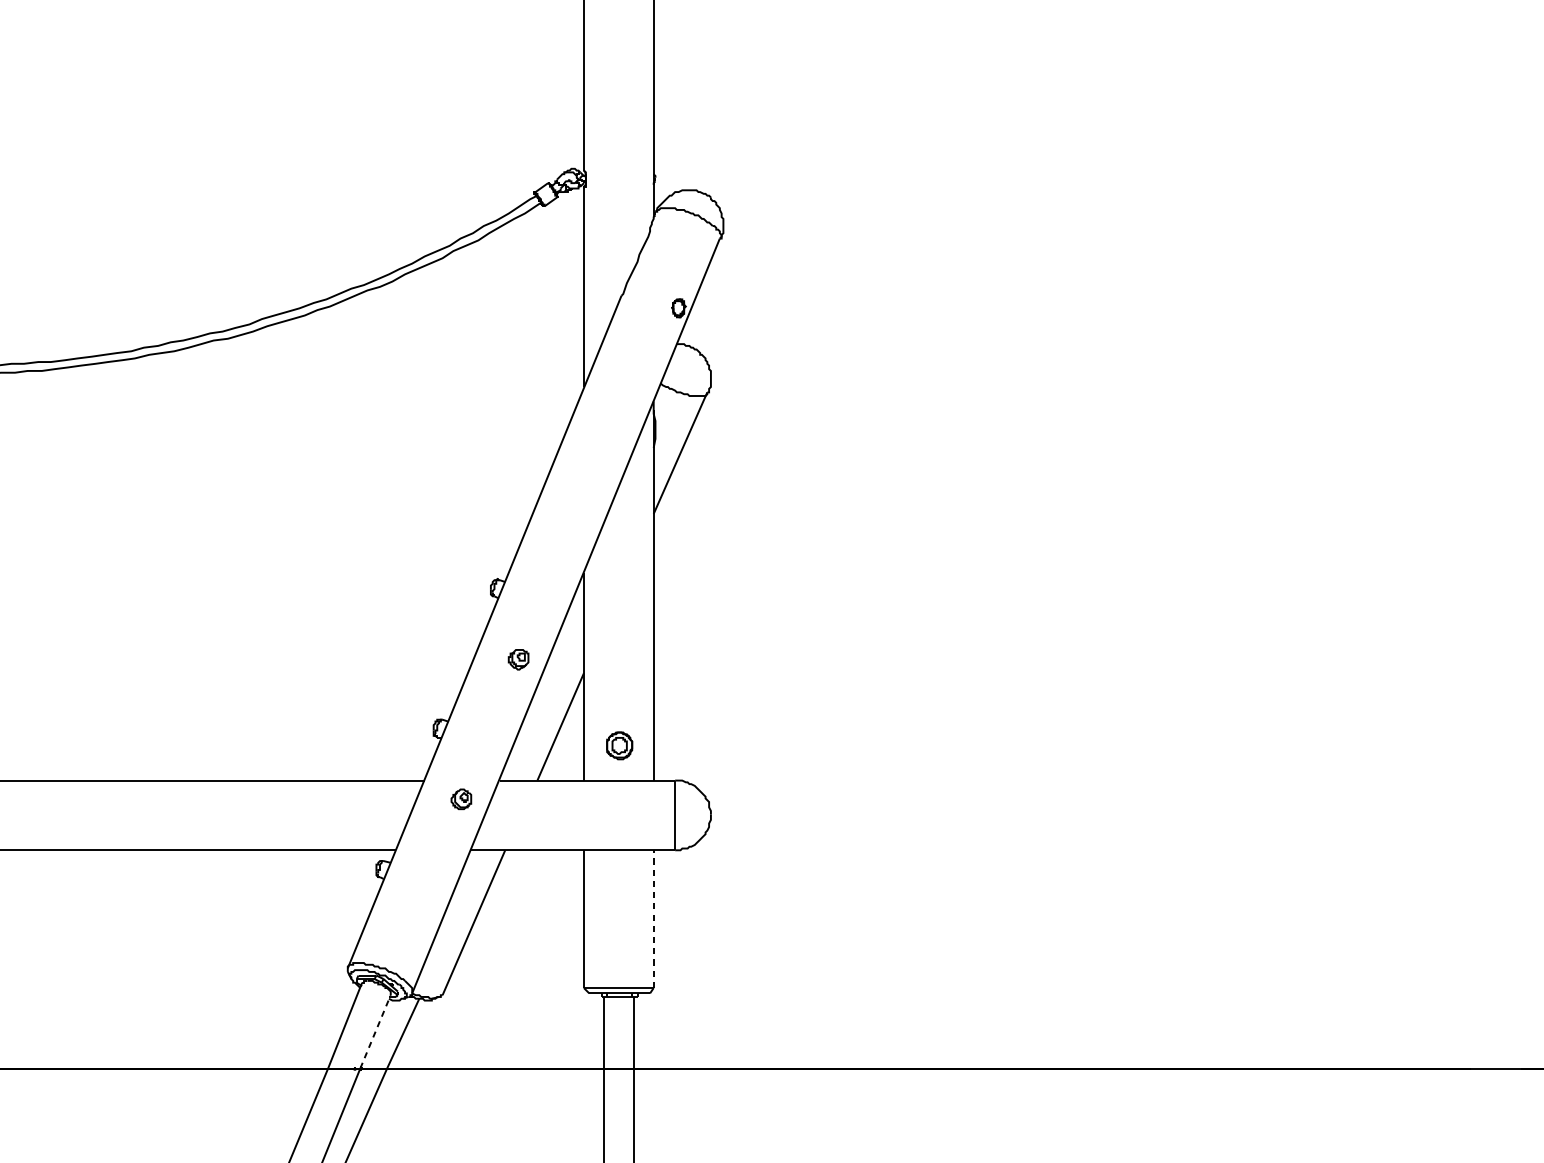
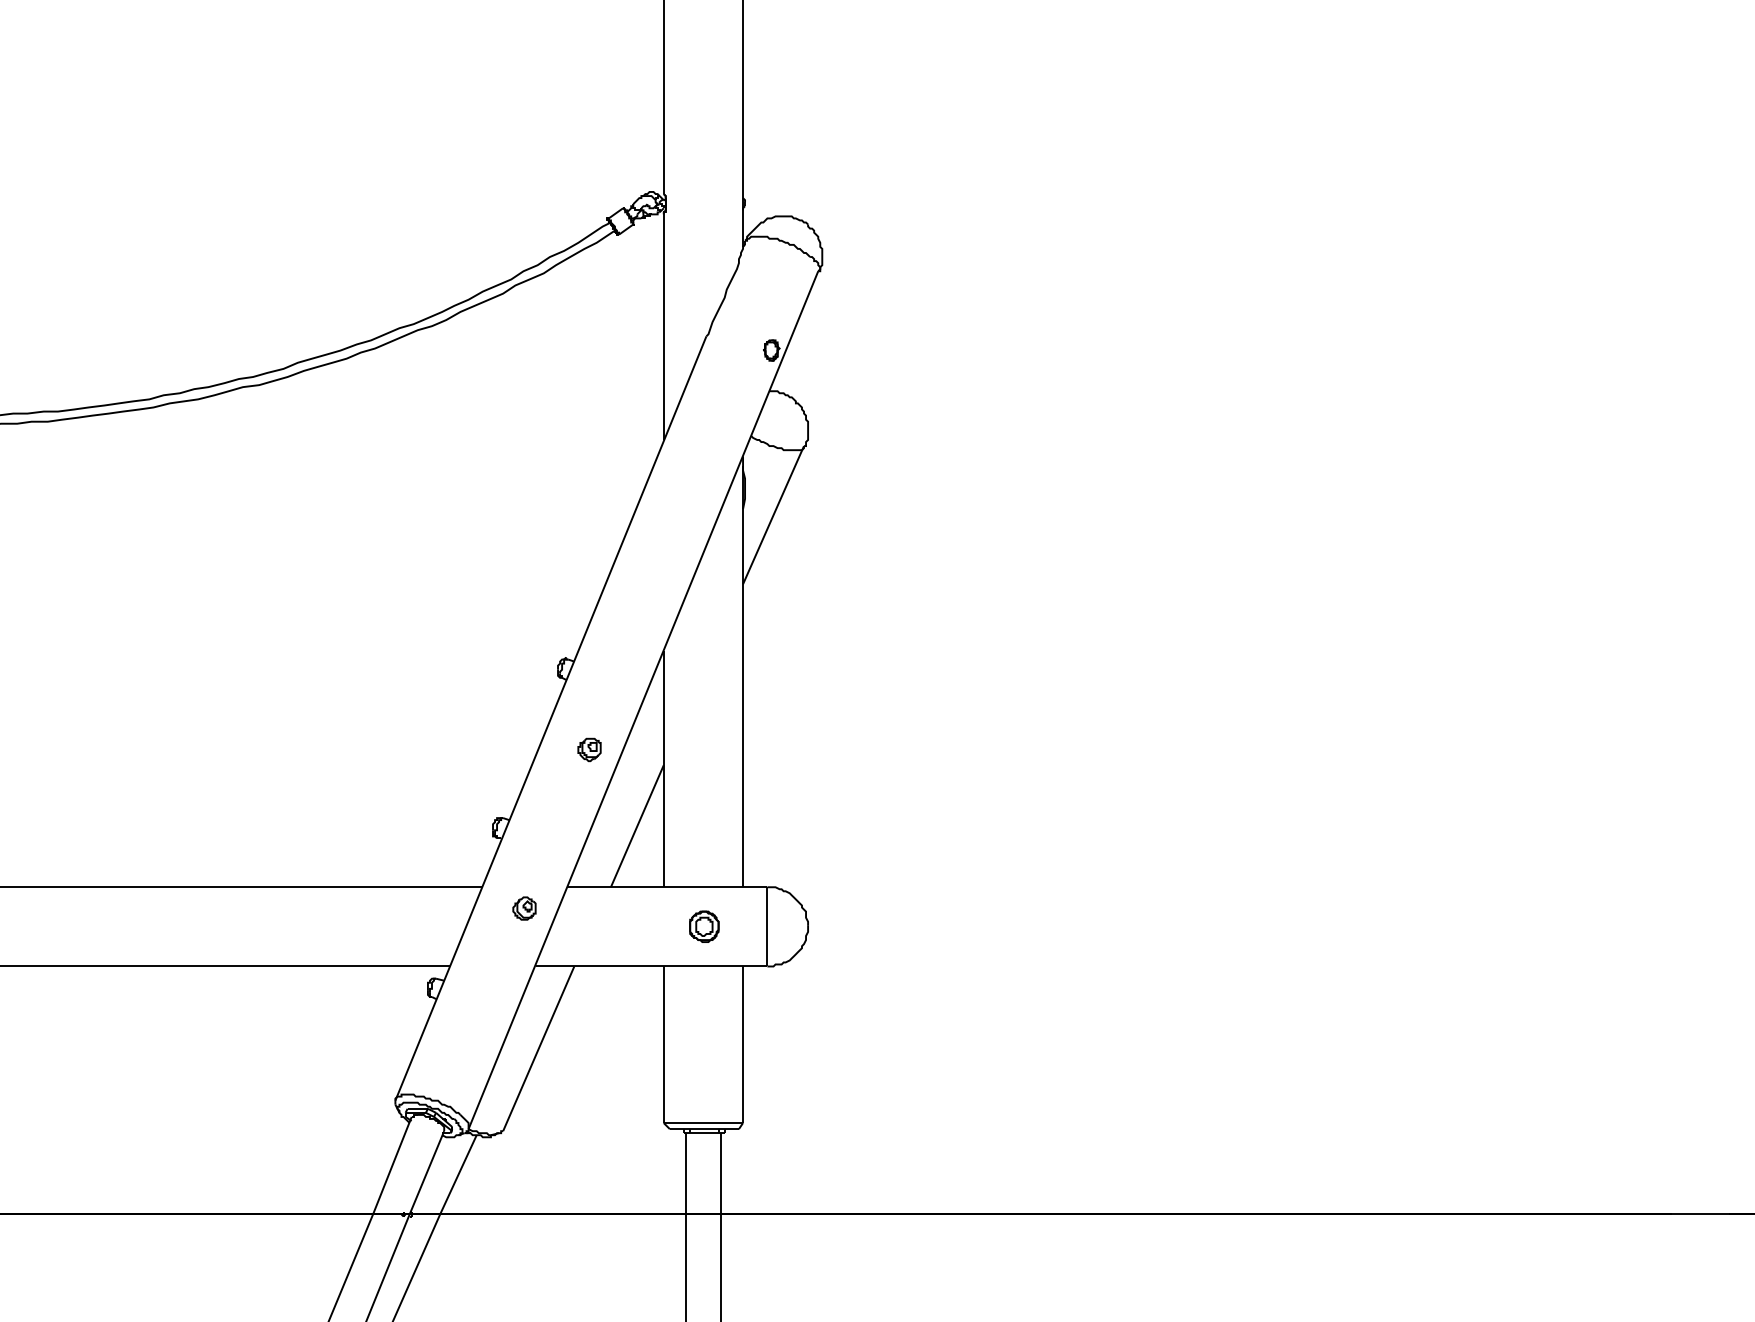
part: (619, 745) -> (704, 926), moved
line: (654, 918) -> (743, 1044), dashed -> solid
line: (376, 1031) -> (427, 1172), dashed -> solid

